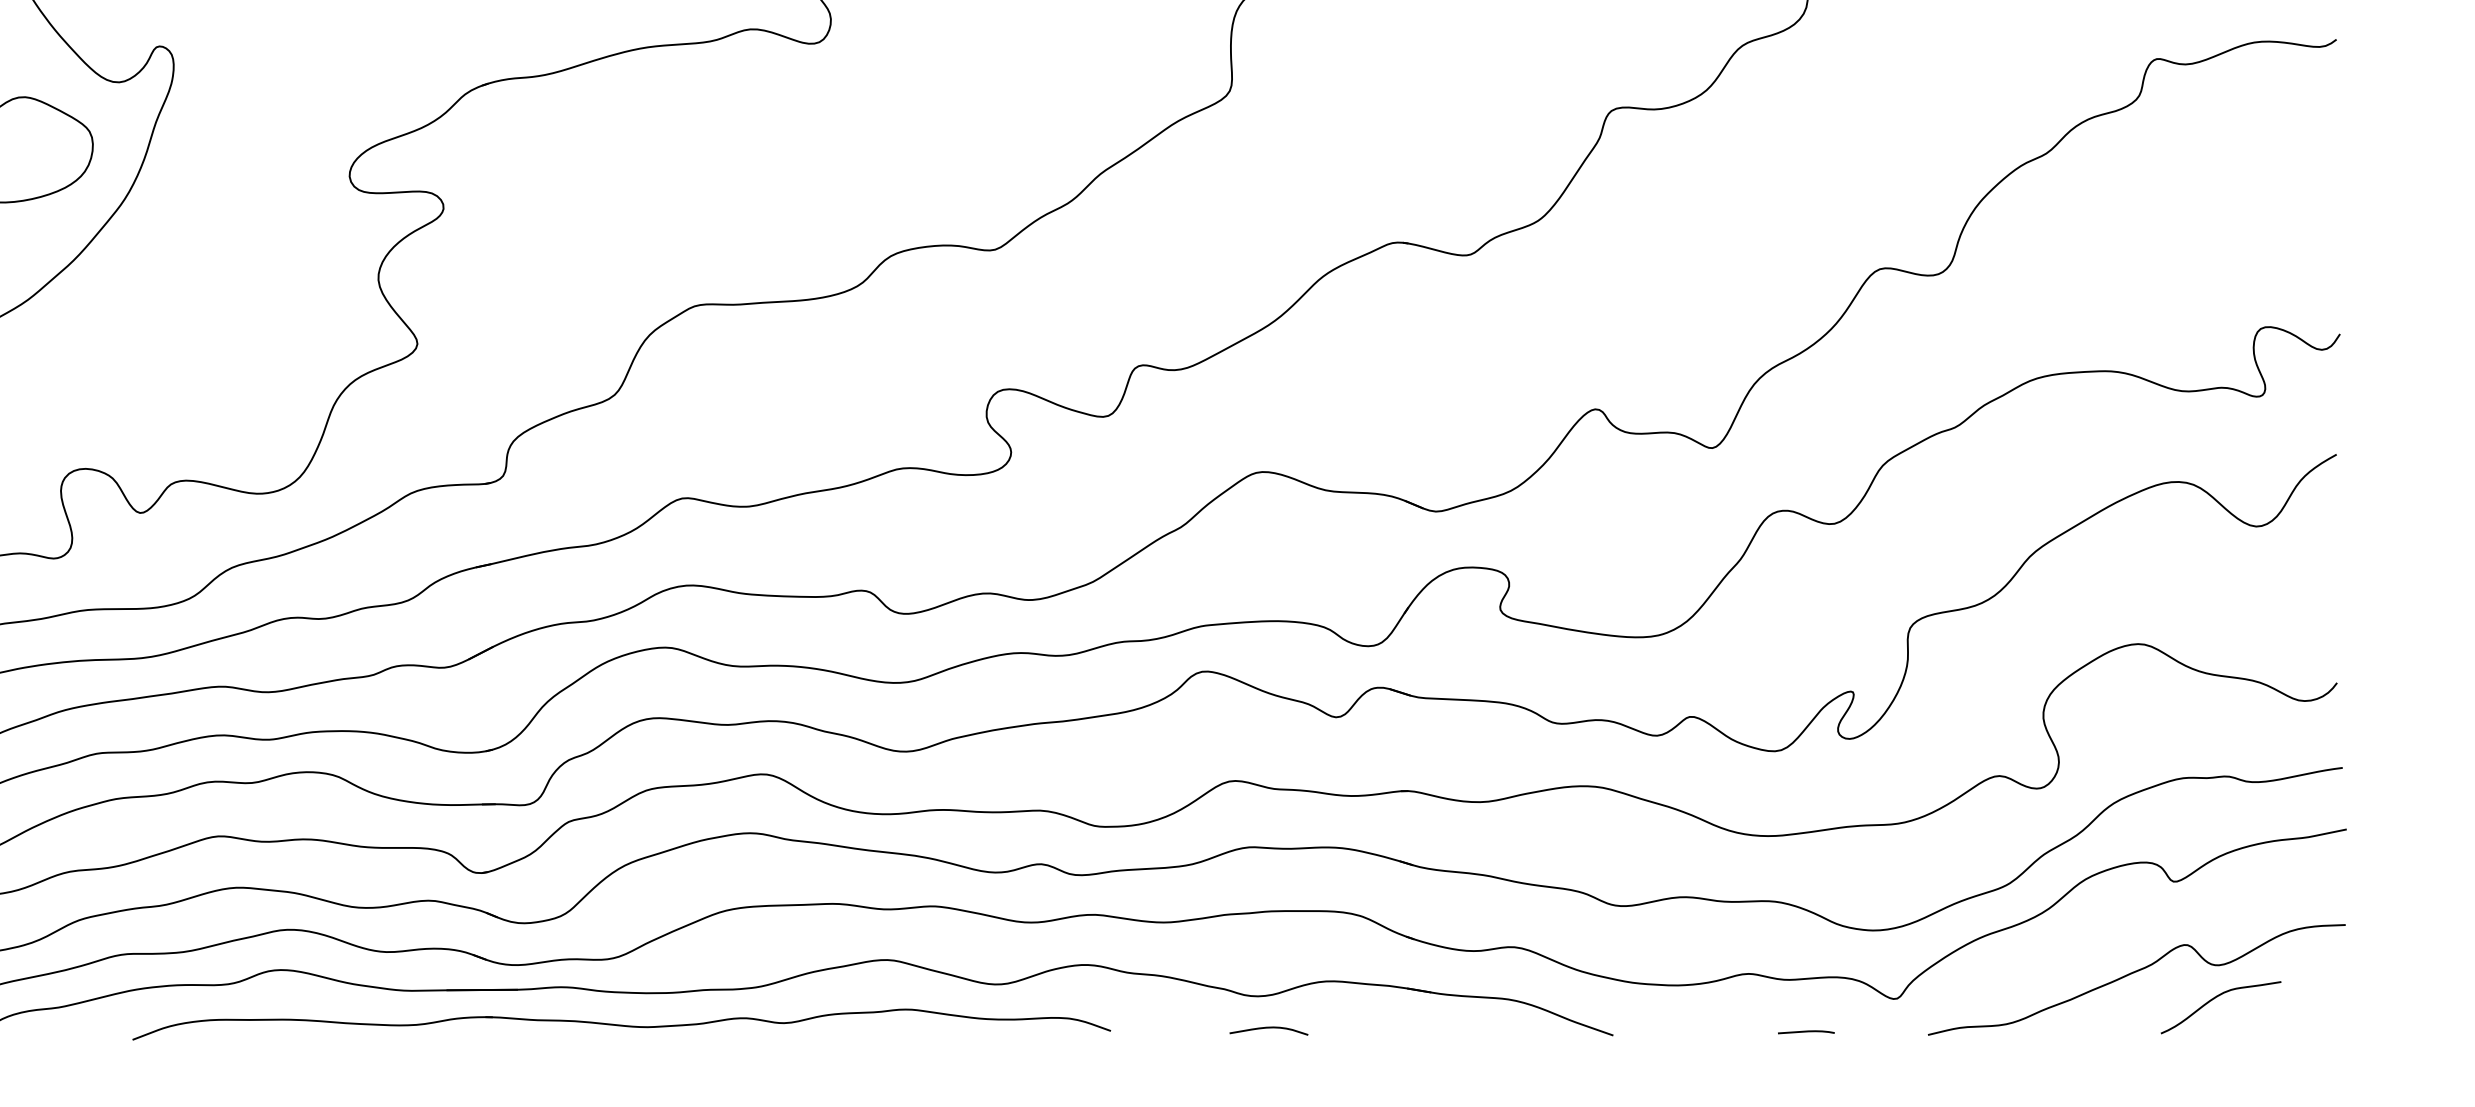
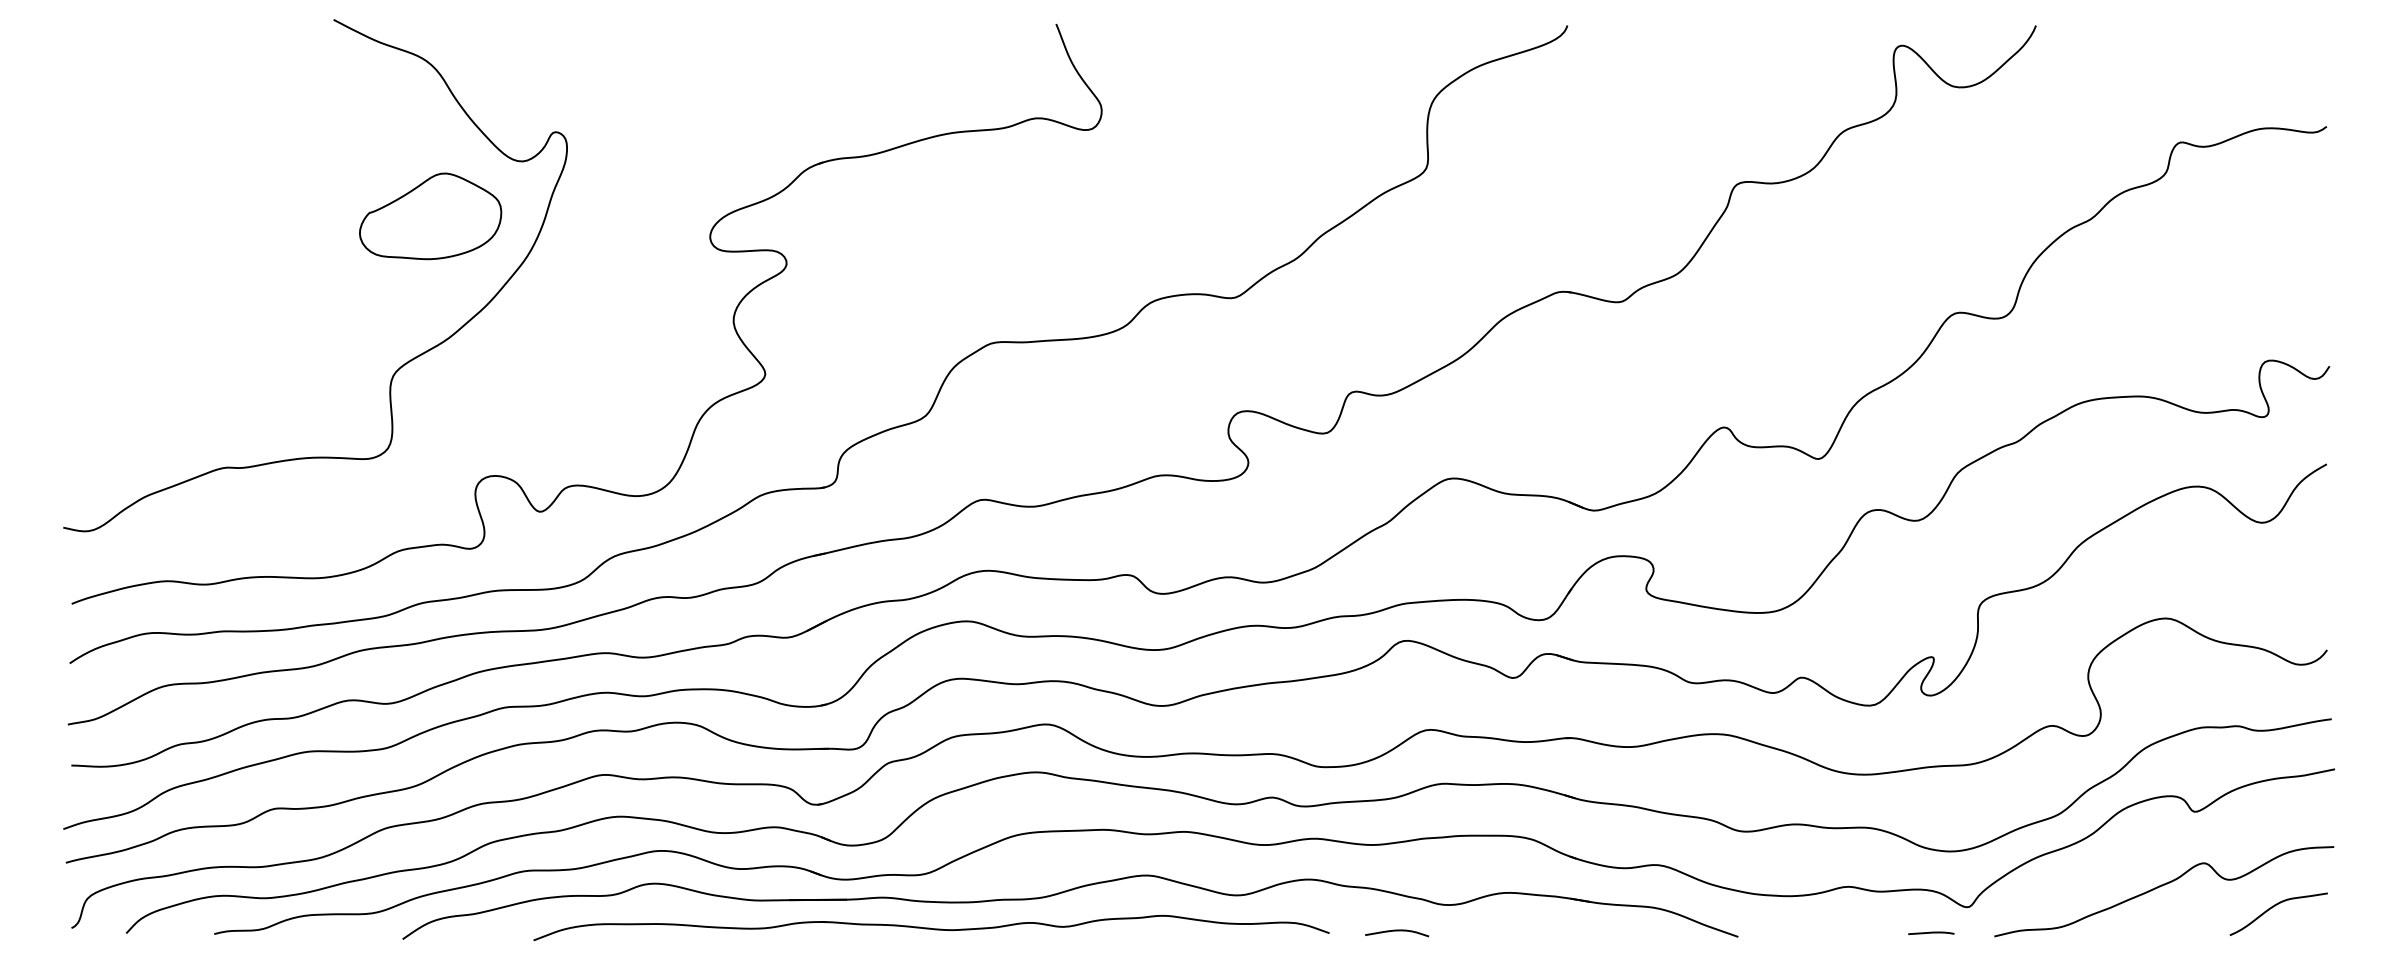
curve: (2217, 998) -> (2275, 906), moved
curve: (1269, 1028) -> (1397, 931), moved
curve: (1806, 1031) -> (1931, 932), moved

